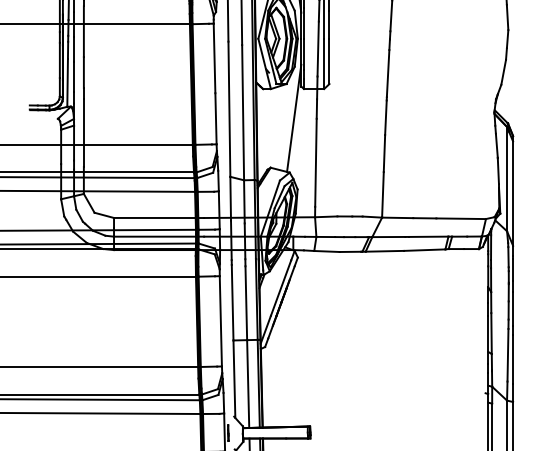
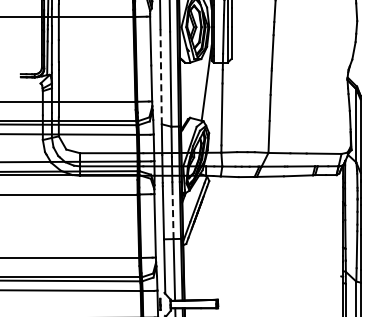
line: (229, 108) -> (161, 76), solid -> dashed
line: (246, 303) -> (173, 213), solid -> dashed

